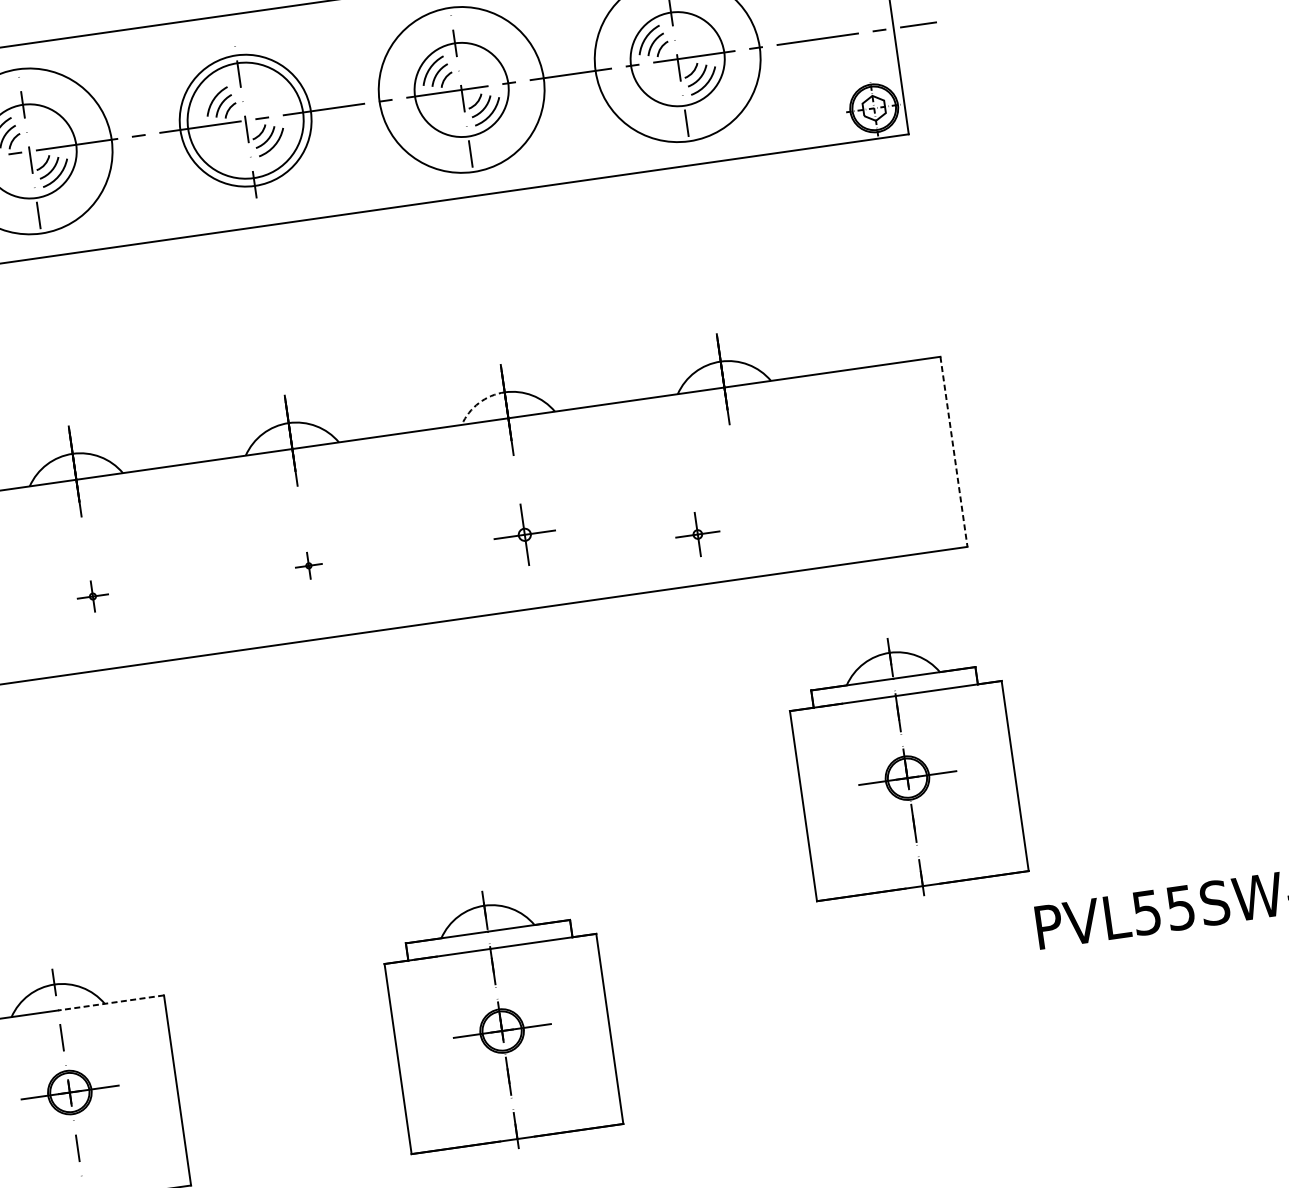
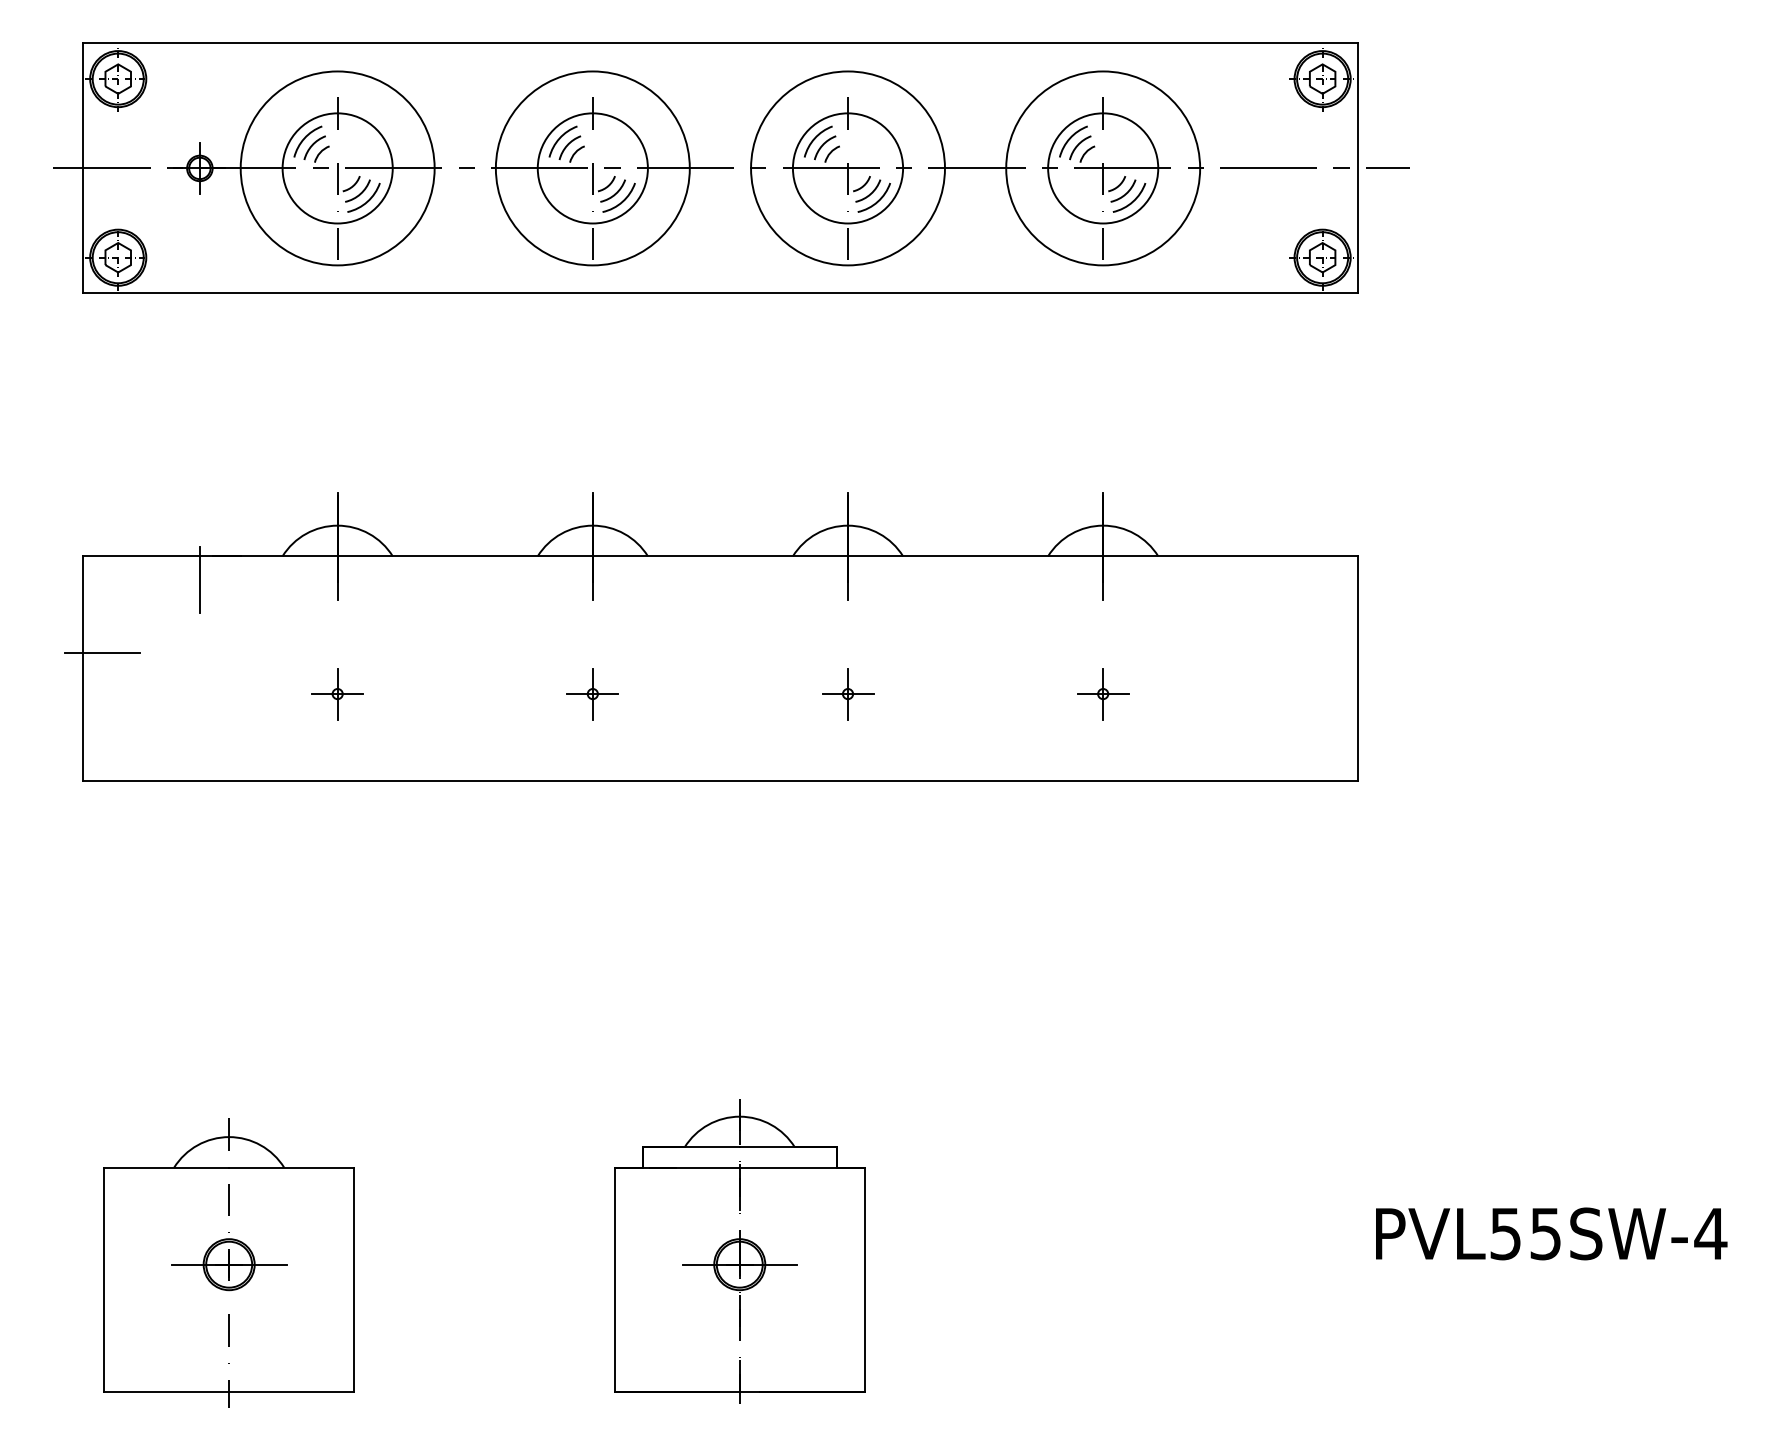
circle: (245, 120) -> (592, 168), size x0.71
circle: (245, 120) -> (592, 168), size x1.43
arc: (478, 402) -> (816, 533), dashed -> solid
line: (954, 452) -> (1358, 669), dashed -> solid
part: (698, 534) -> (1103, 694), moved
part: (525, 535) -> (848, 694), size x0.71
part: (308, 566) -> (592, 694), size x1.67
part: (92, 596) -> (337, 694), size x1.43
part: (905, 767) -> (1250, 1025), removed
line: (110, 1002) -> (291, 1167), dashed -> solid

